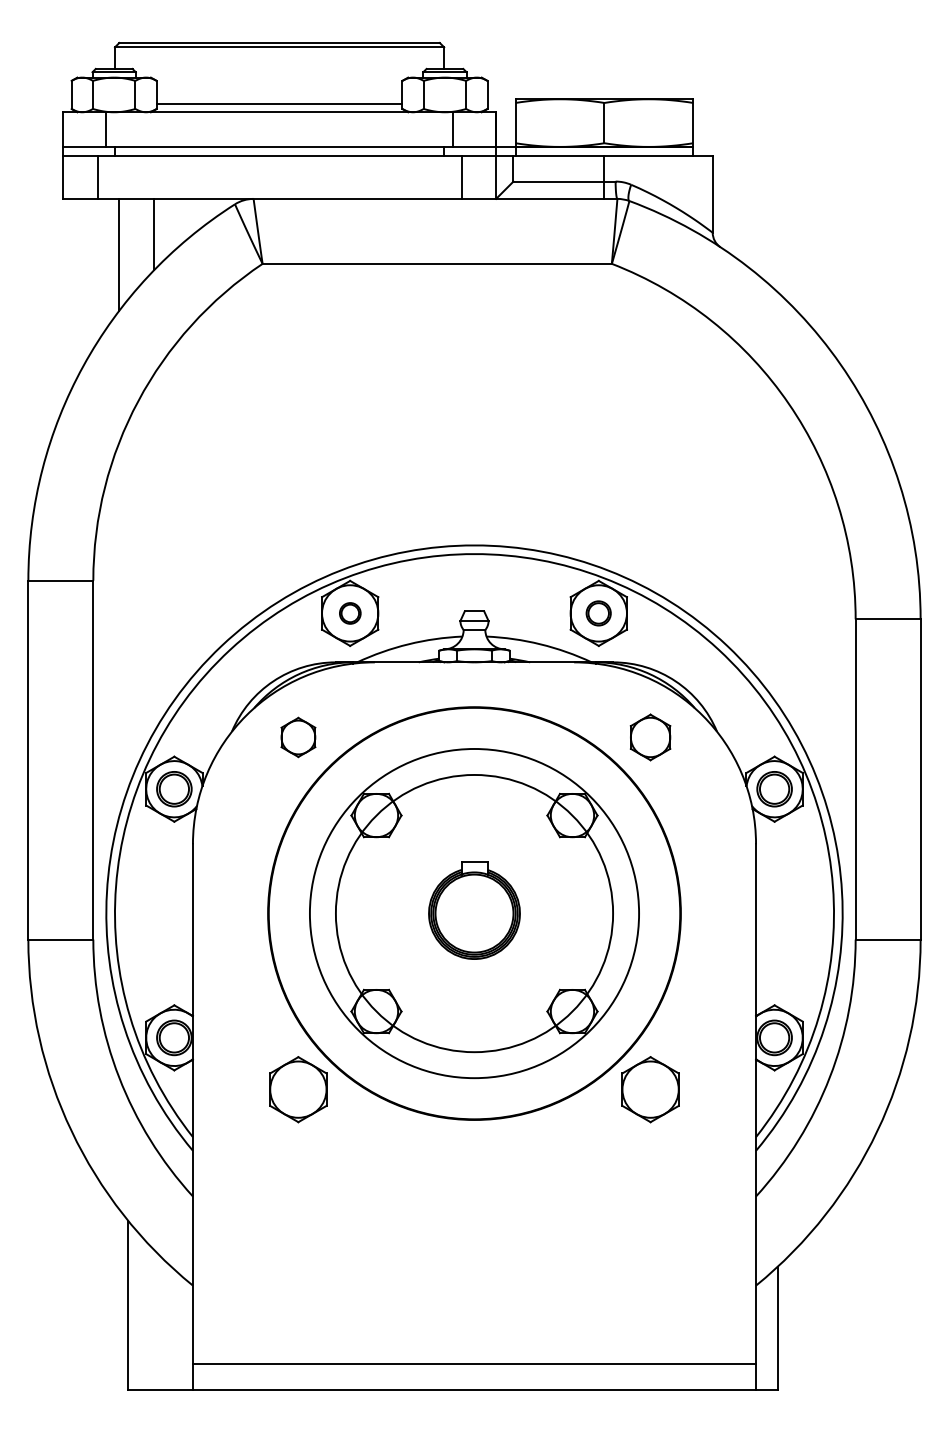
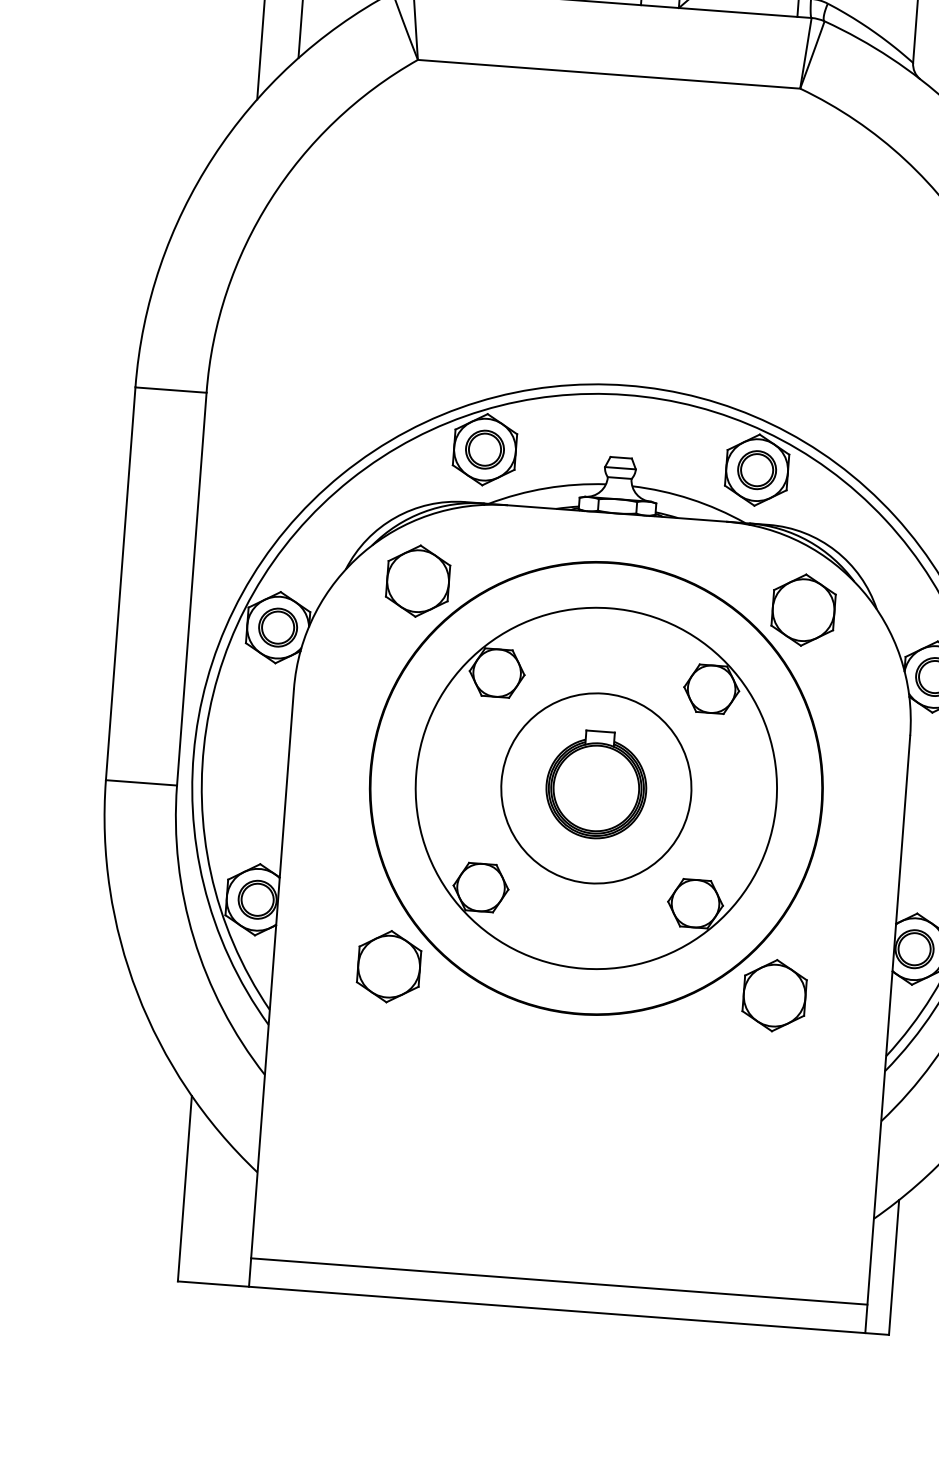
part: (350, 613) -> (485, 449), size x1.67
part: (598, 613) -> (756, 470), size x1.43
part: (298, 737) -> (418, 581), size x1.67
part: (650, 737) -> (803, 610), size x1.43
circle: (474, 913) -> (596, 788), size x0.62

